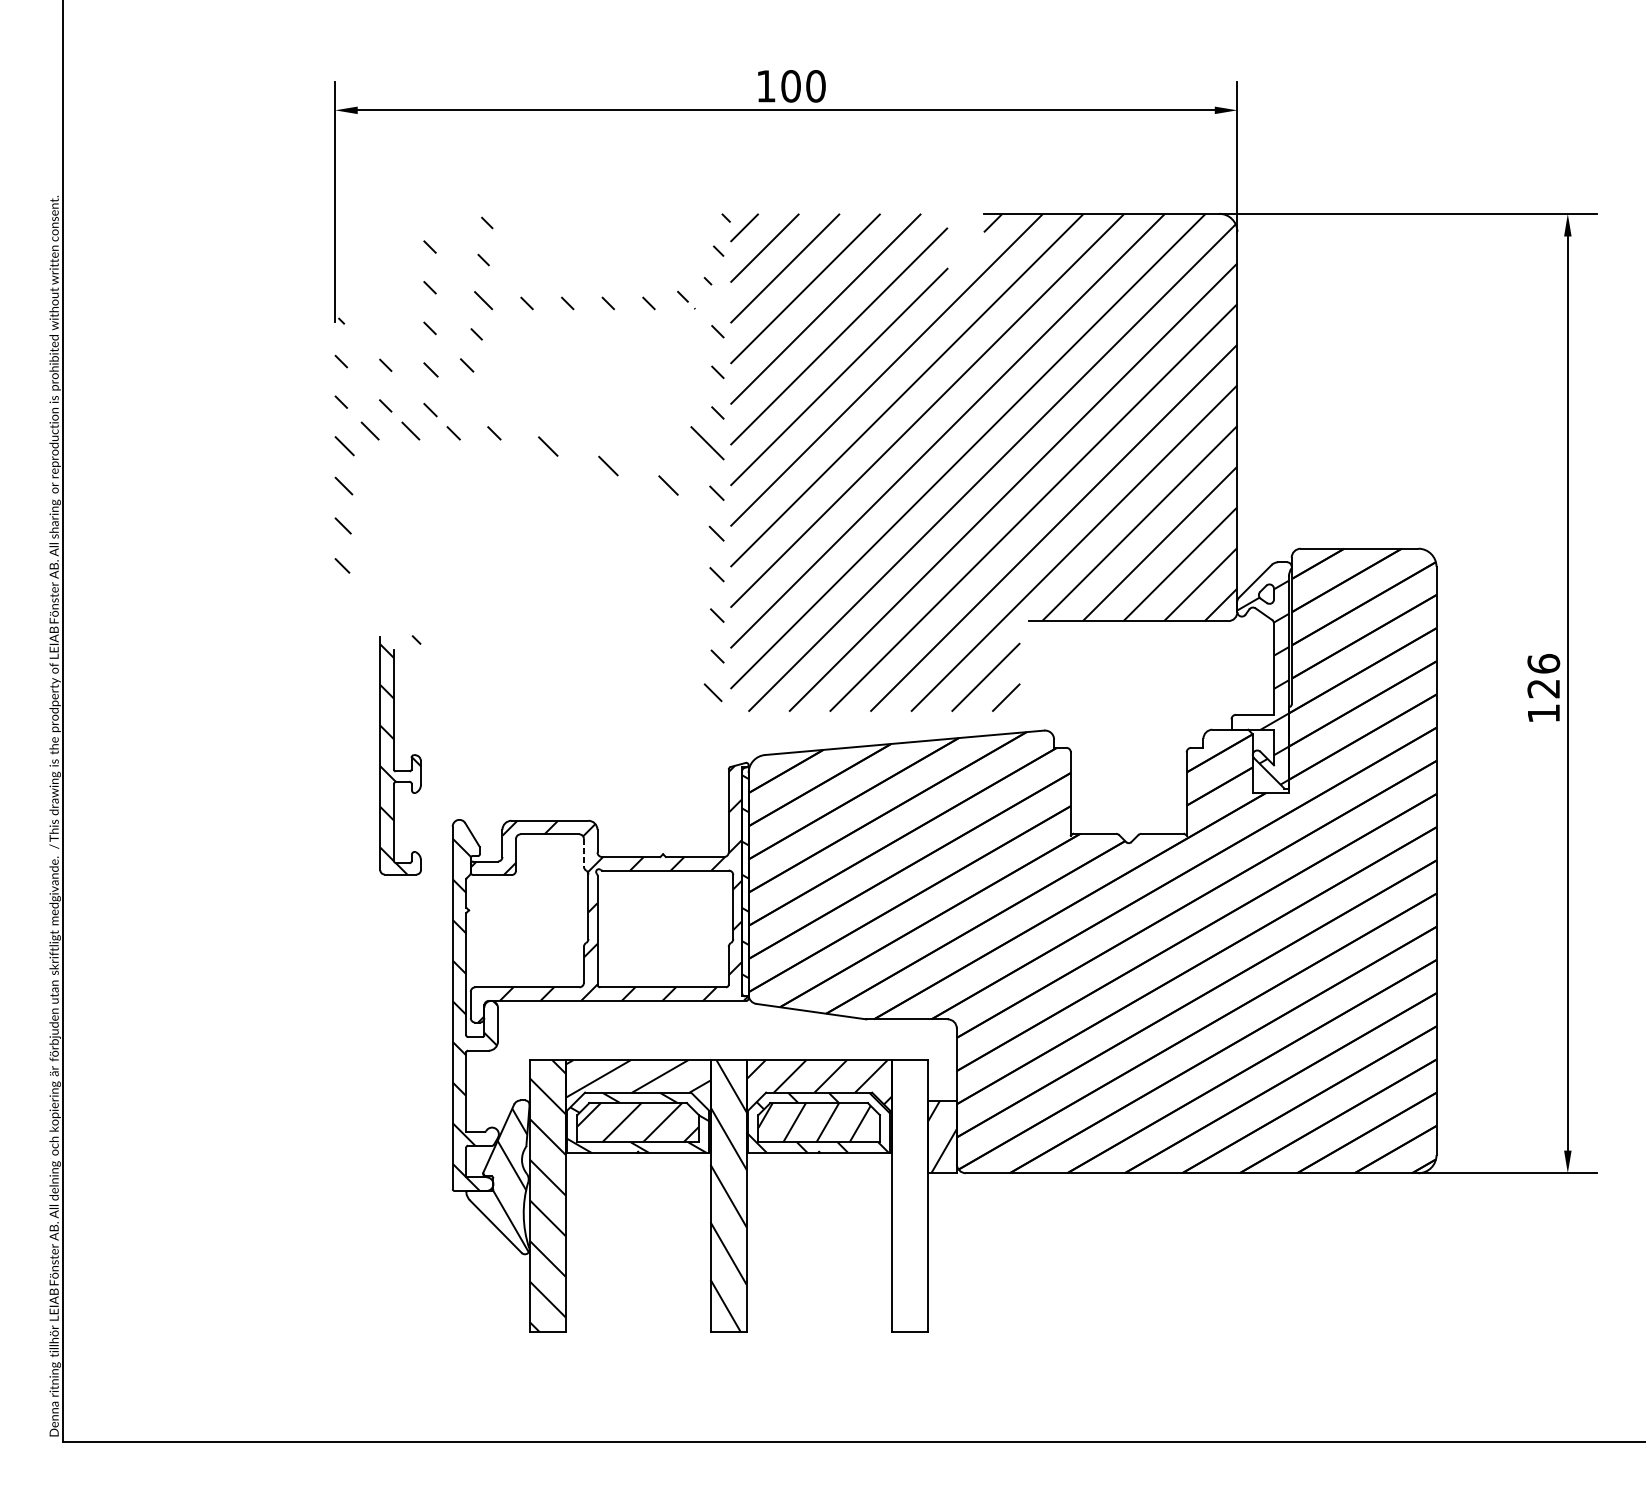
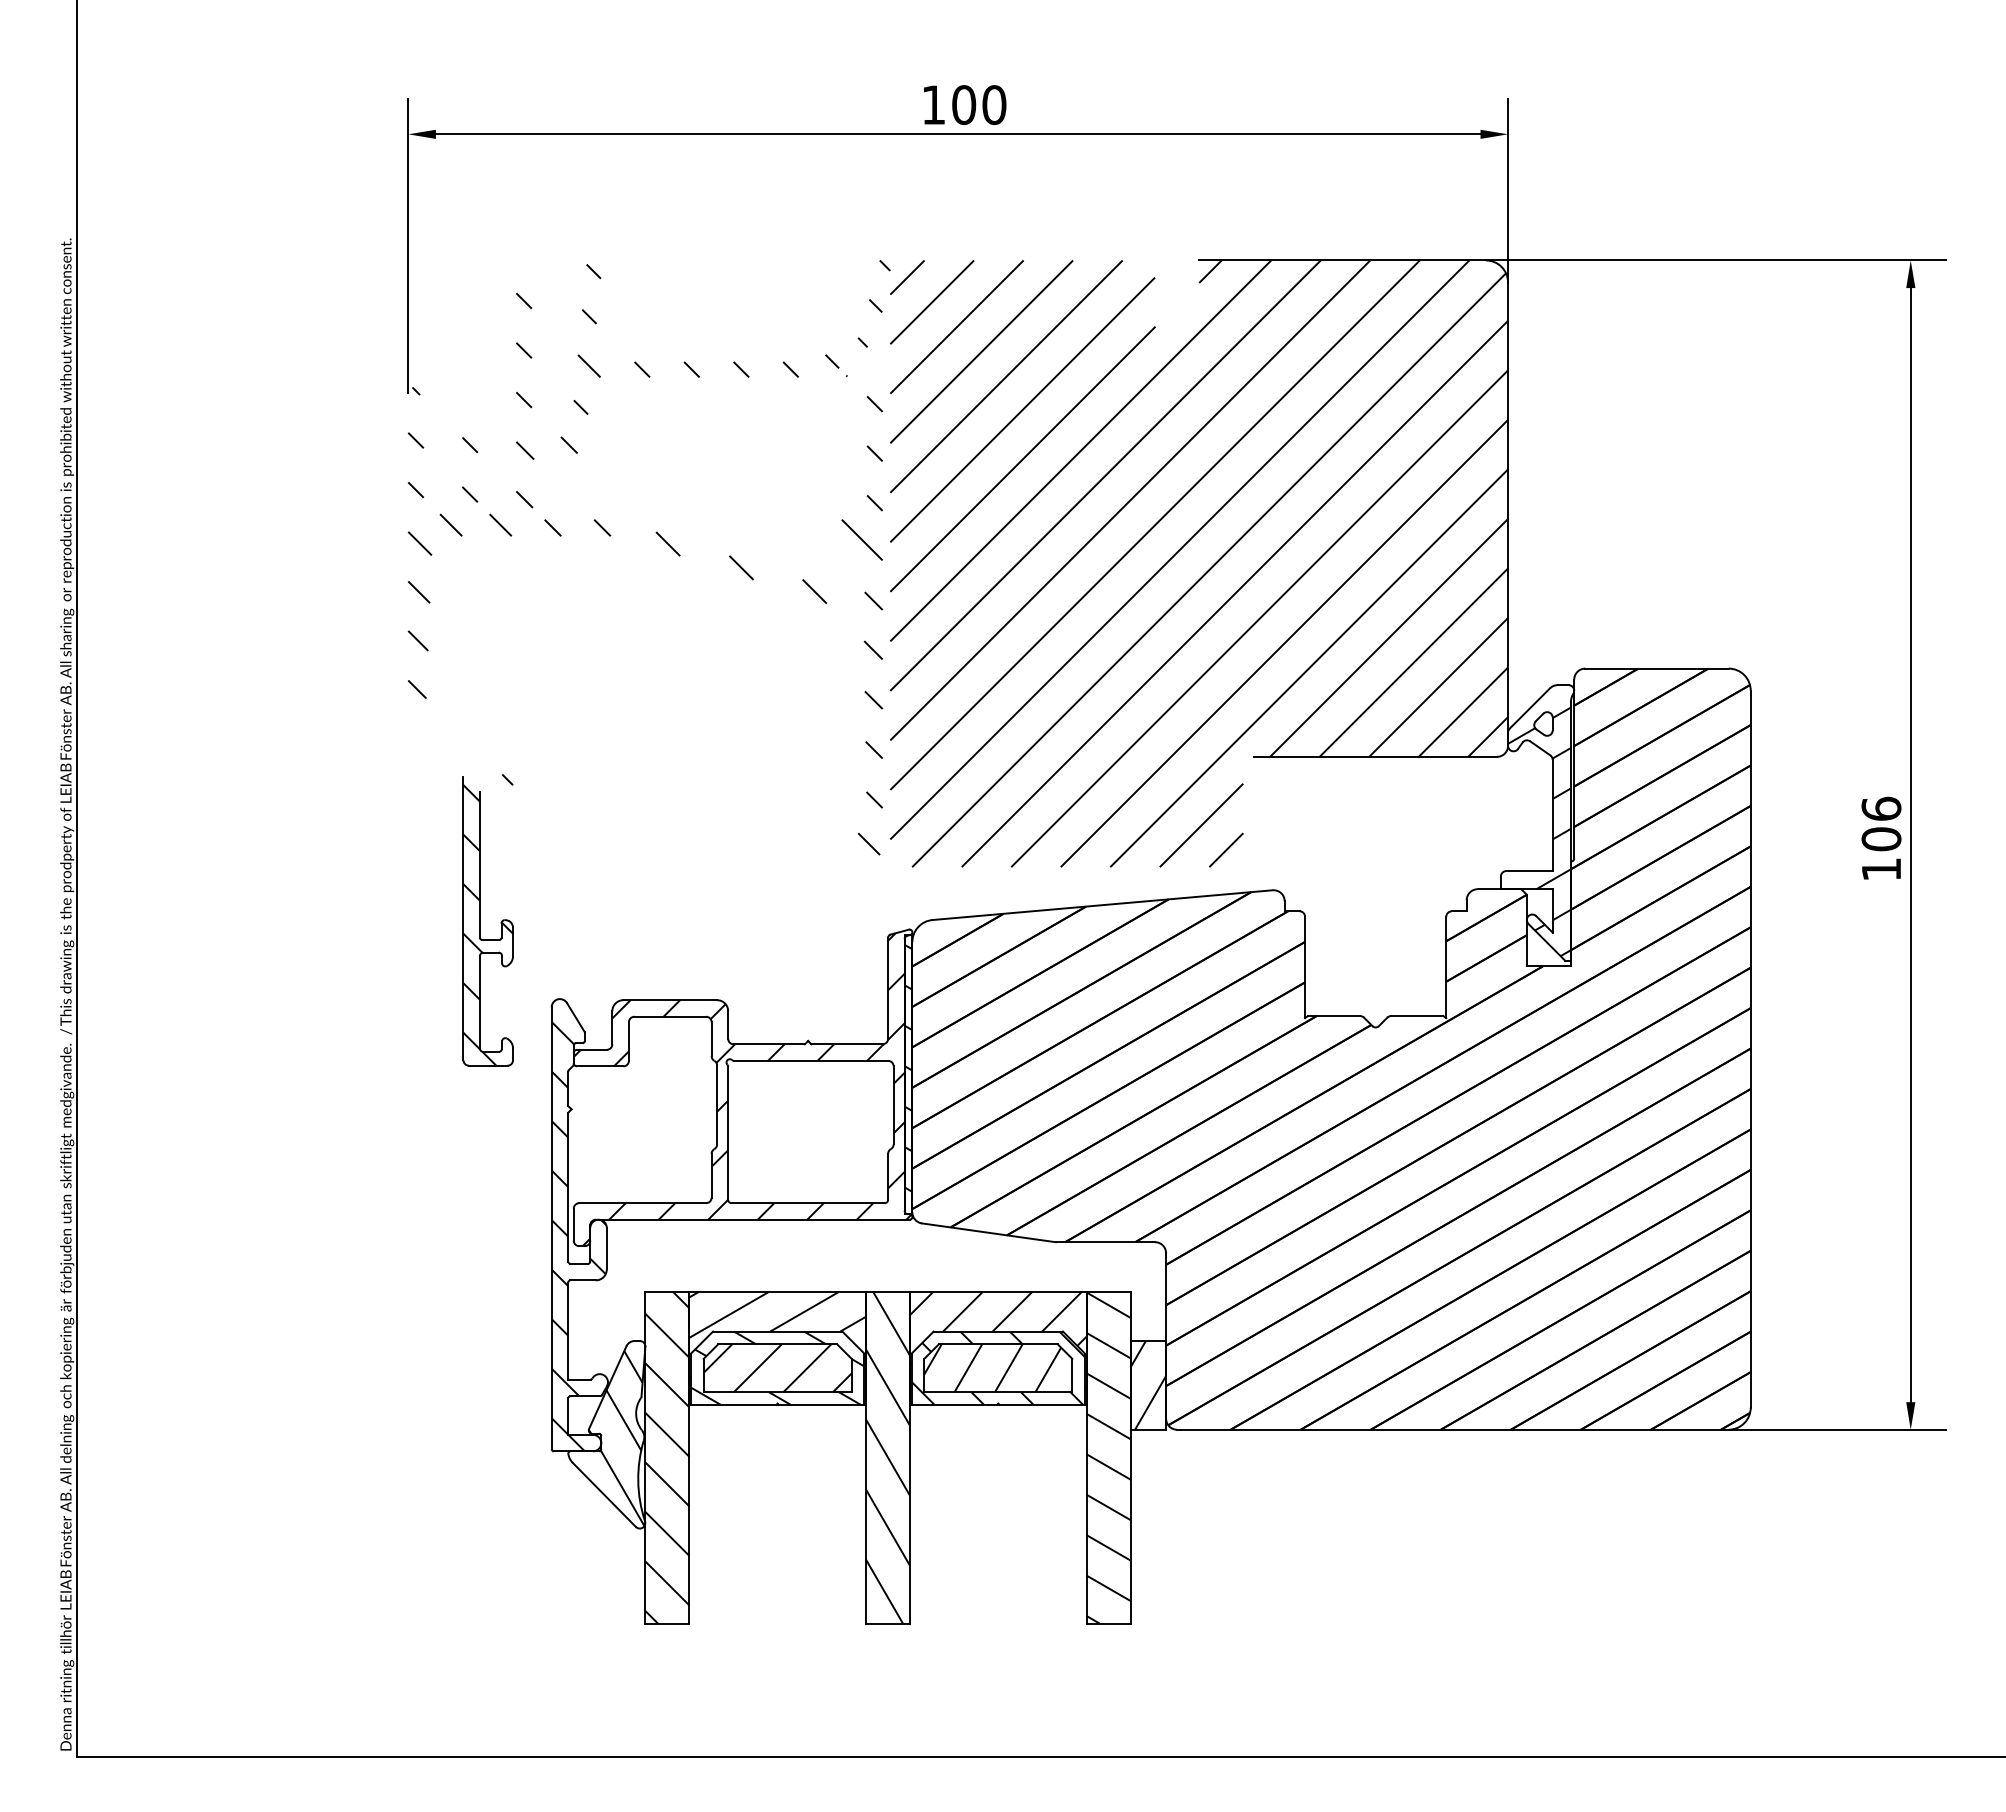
text: (1543, 688) -> (1881, 839), 126 -> 106
line: (583, 853) -> (711, 1039), dashed -> solid
hatch: (909, 1196) -> (1108, 1457), added

